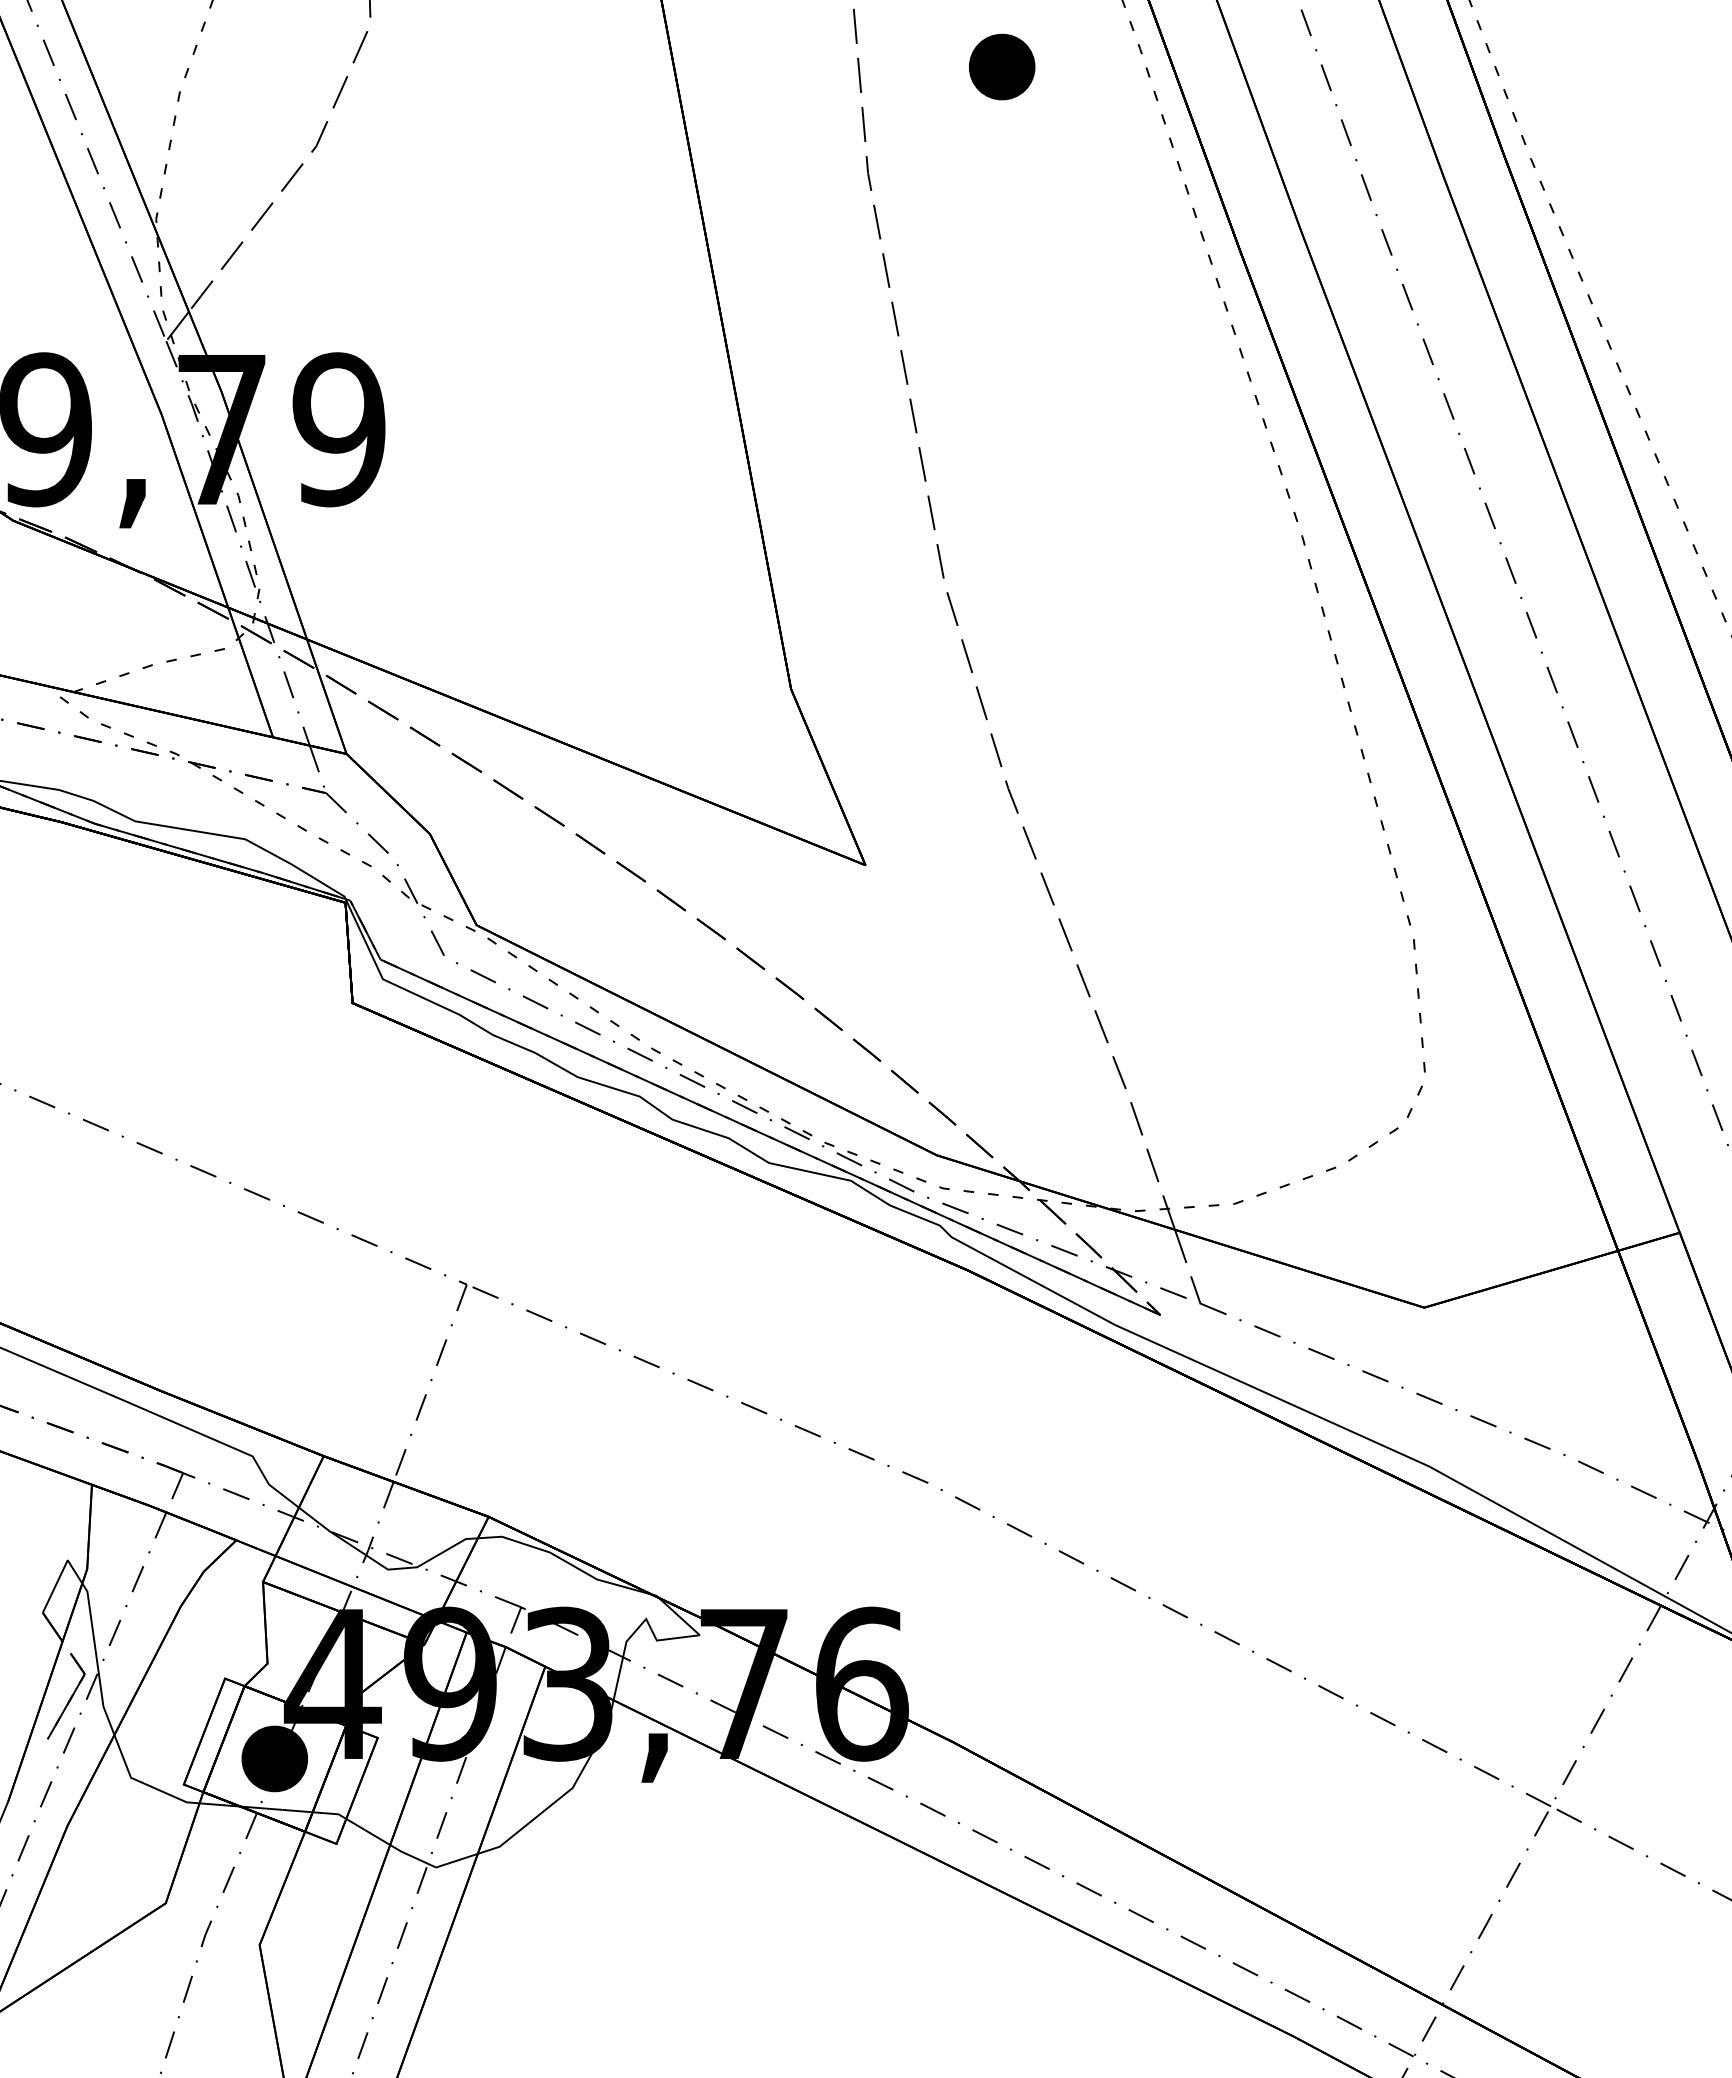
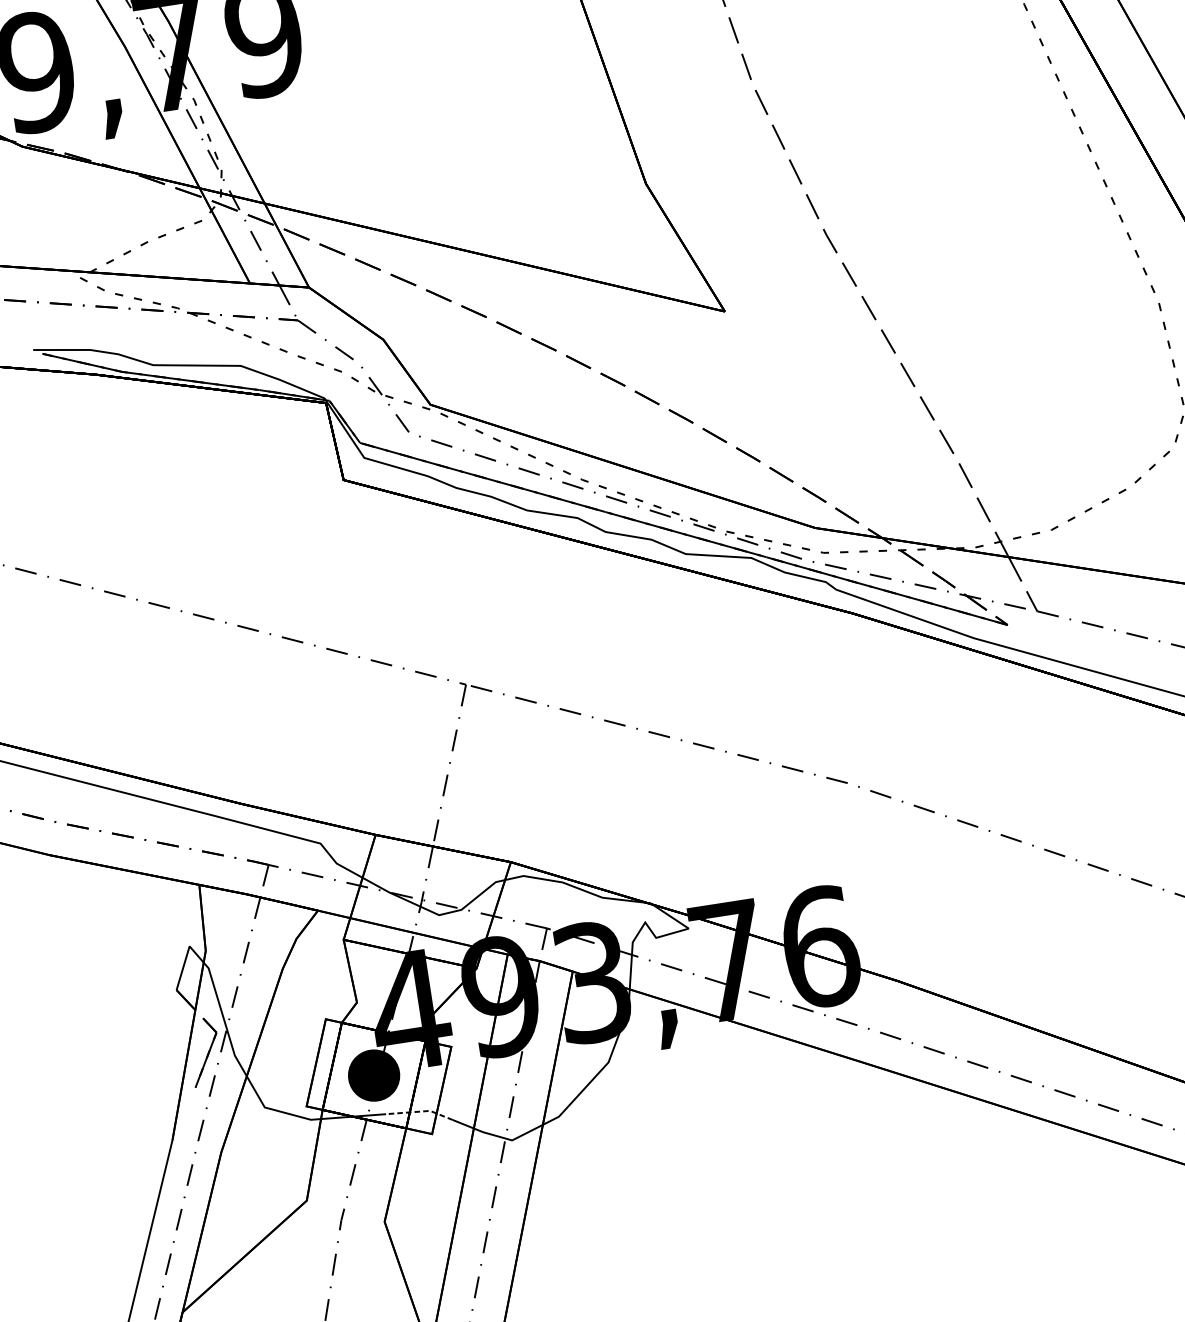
line: (326, 1813) -> (420, 1111), solid -> dashed

